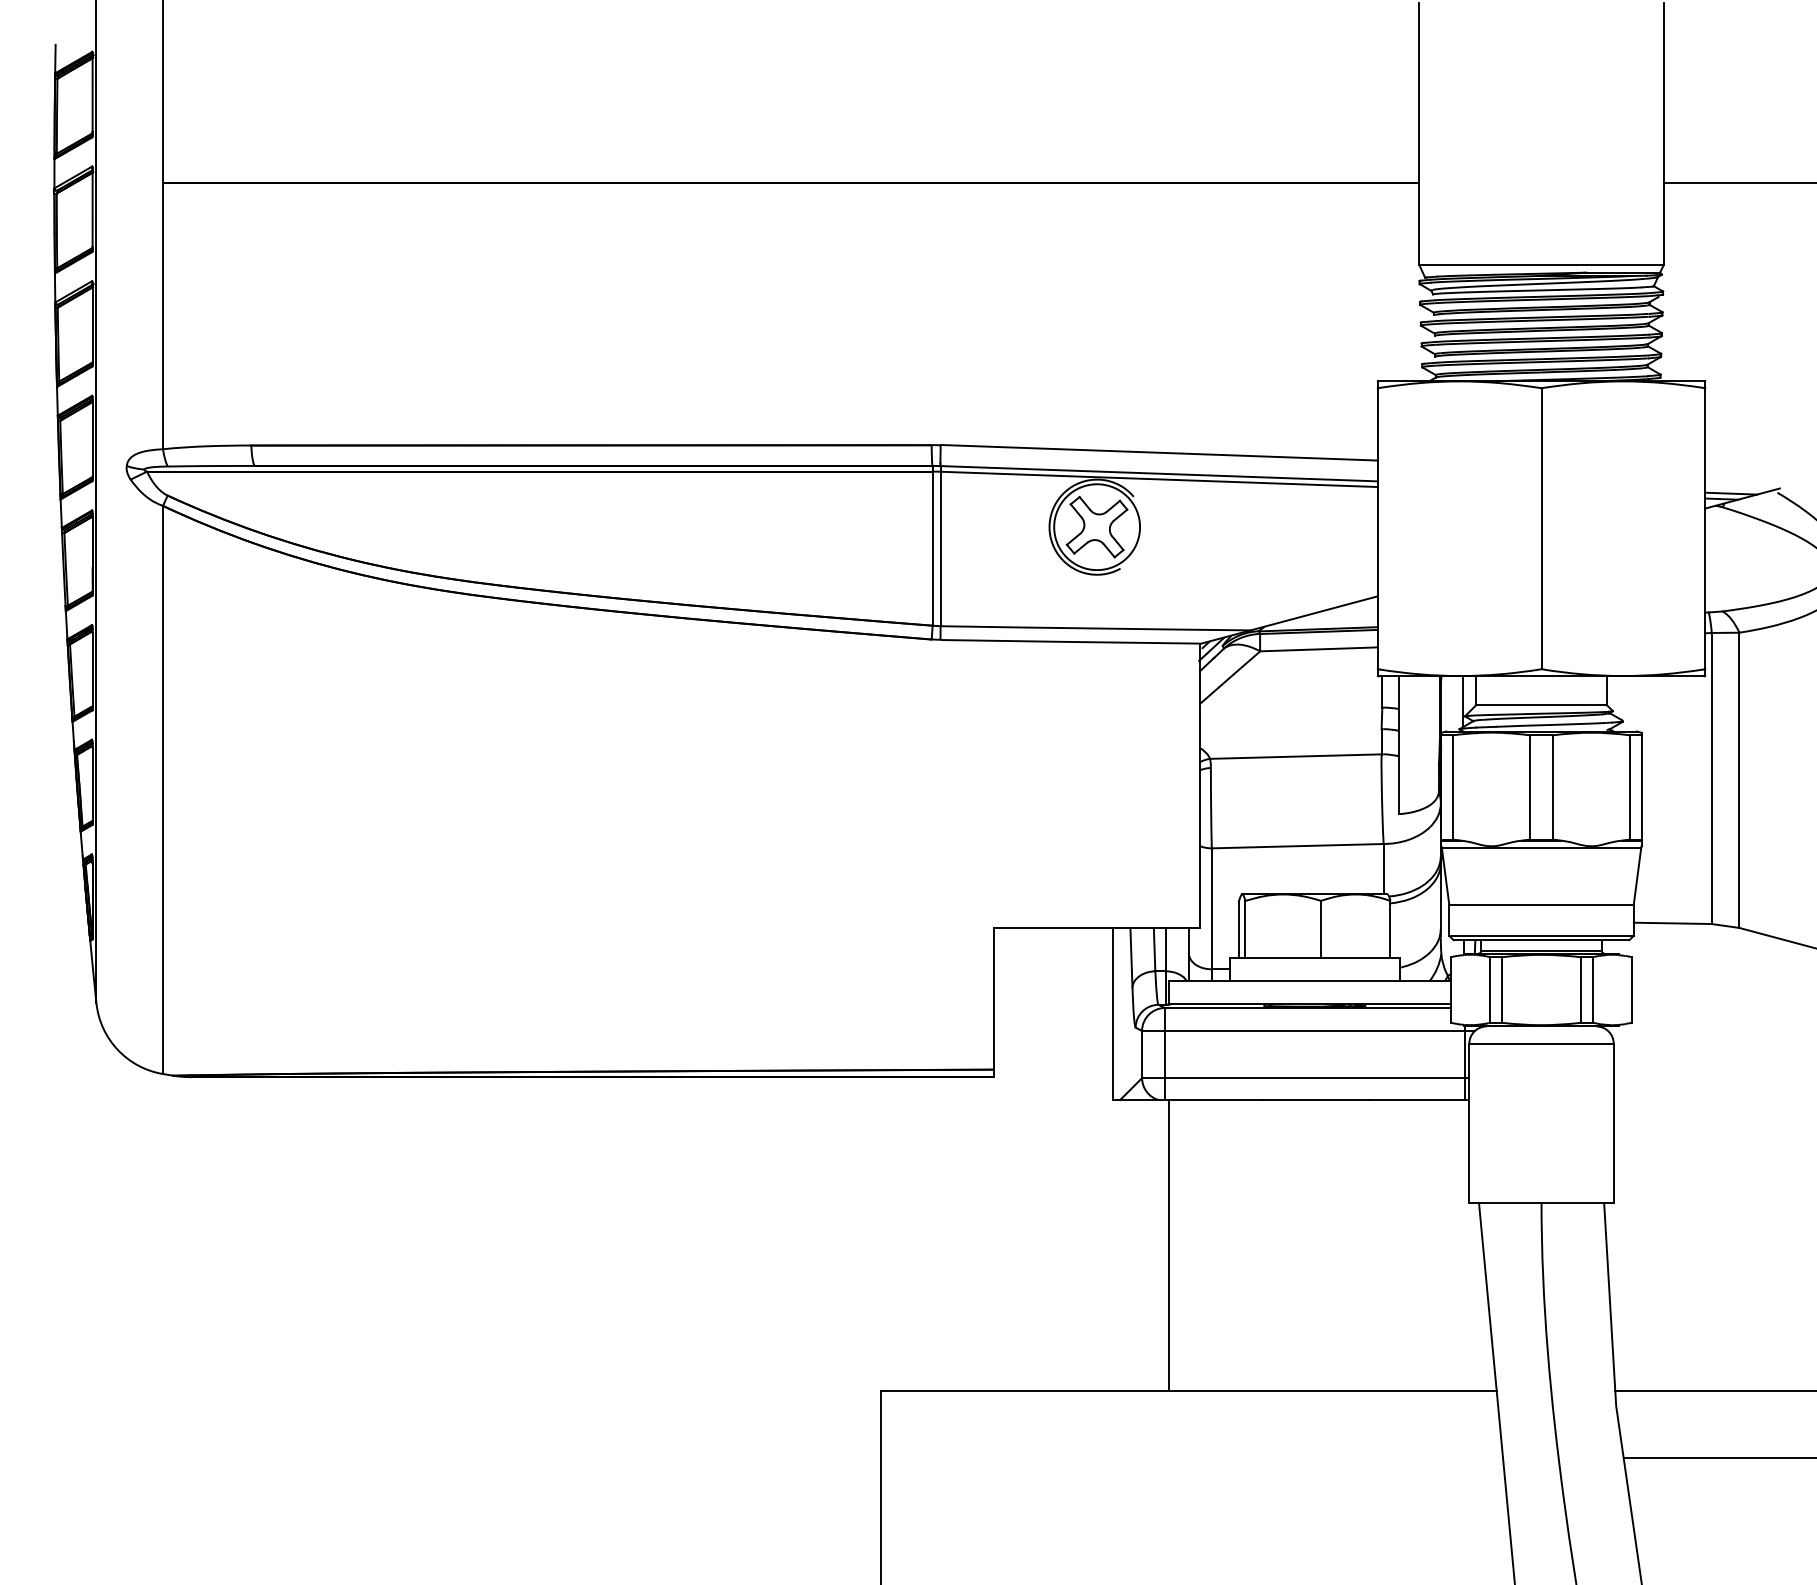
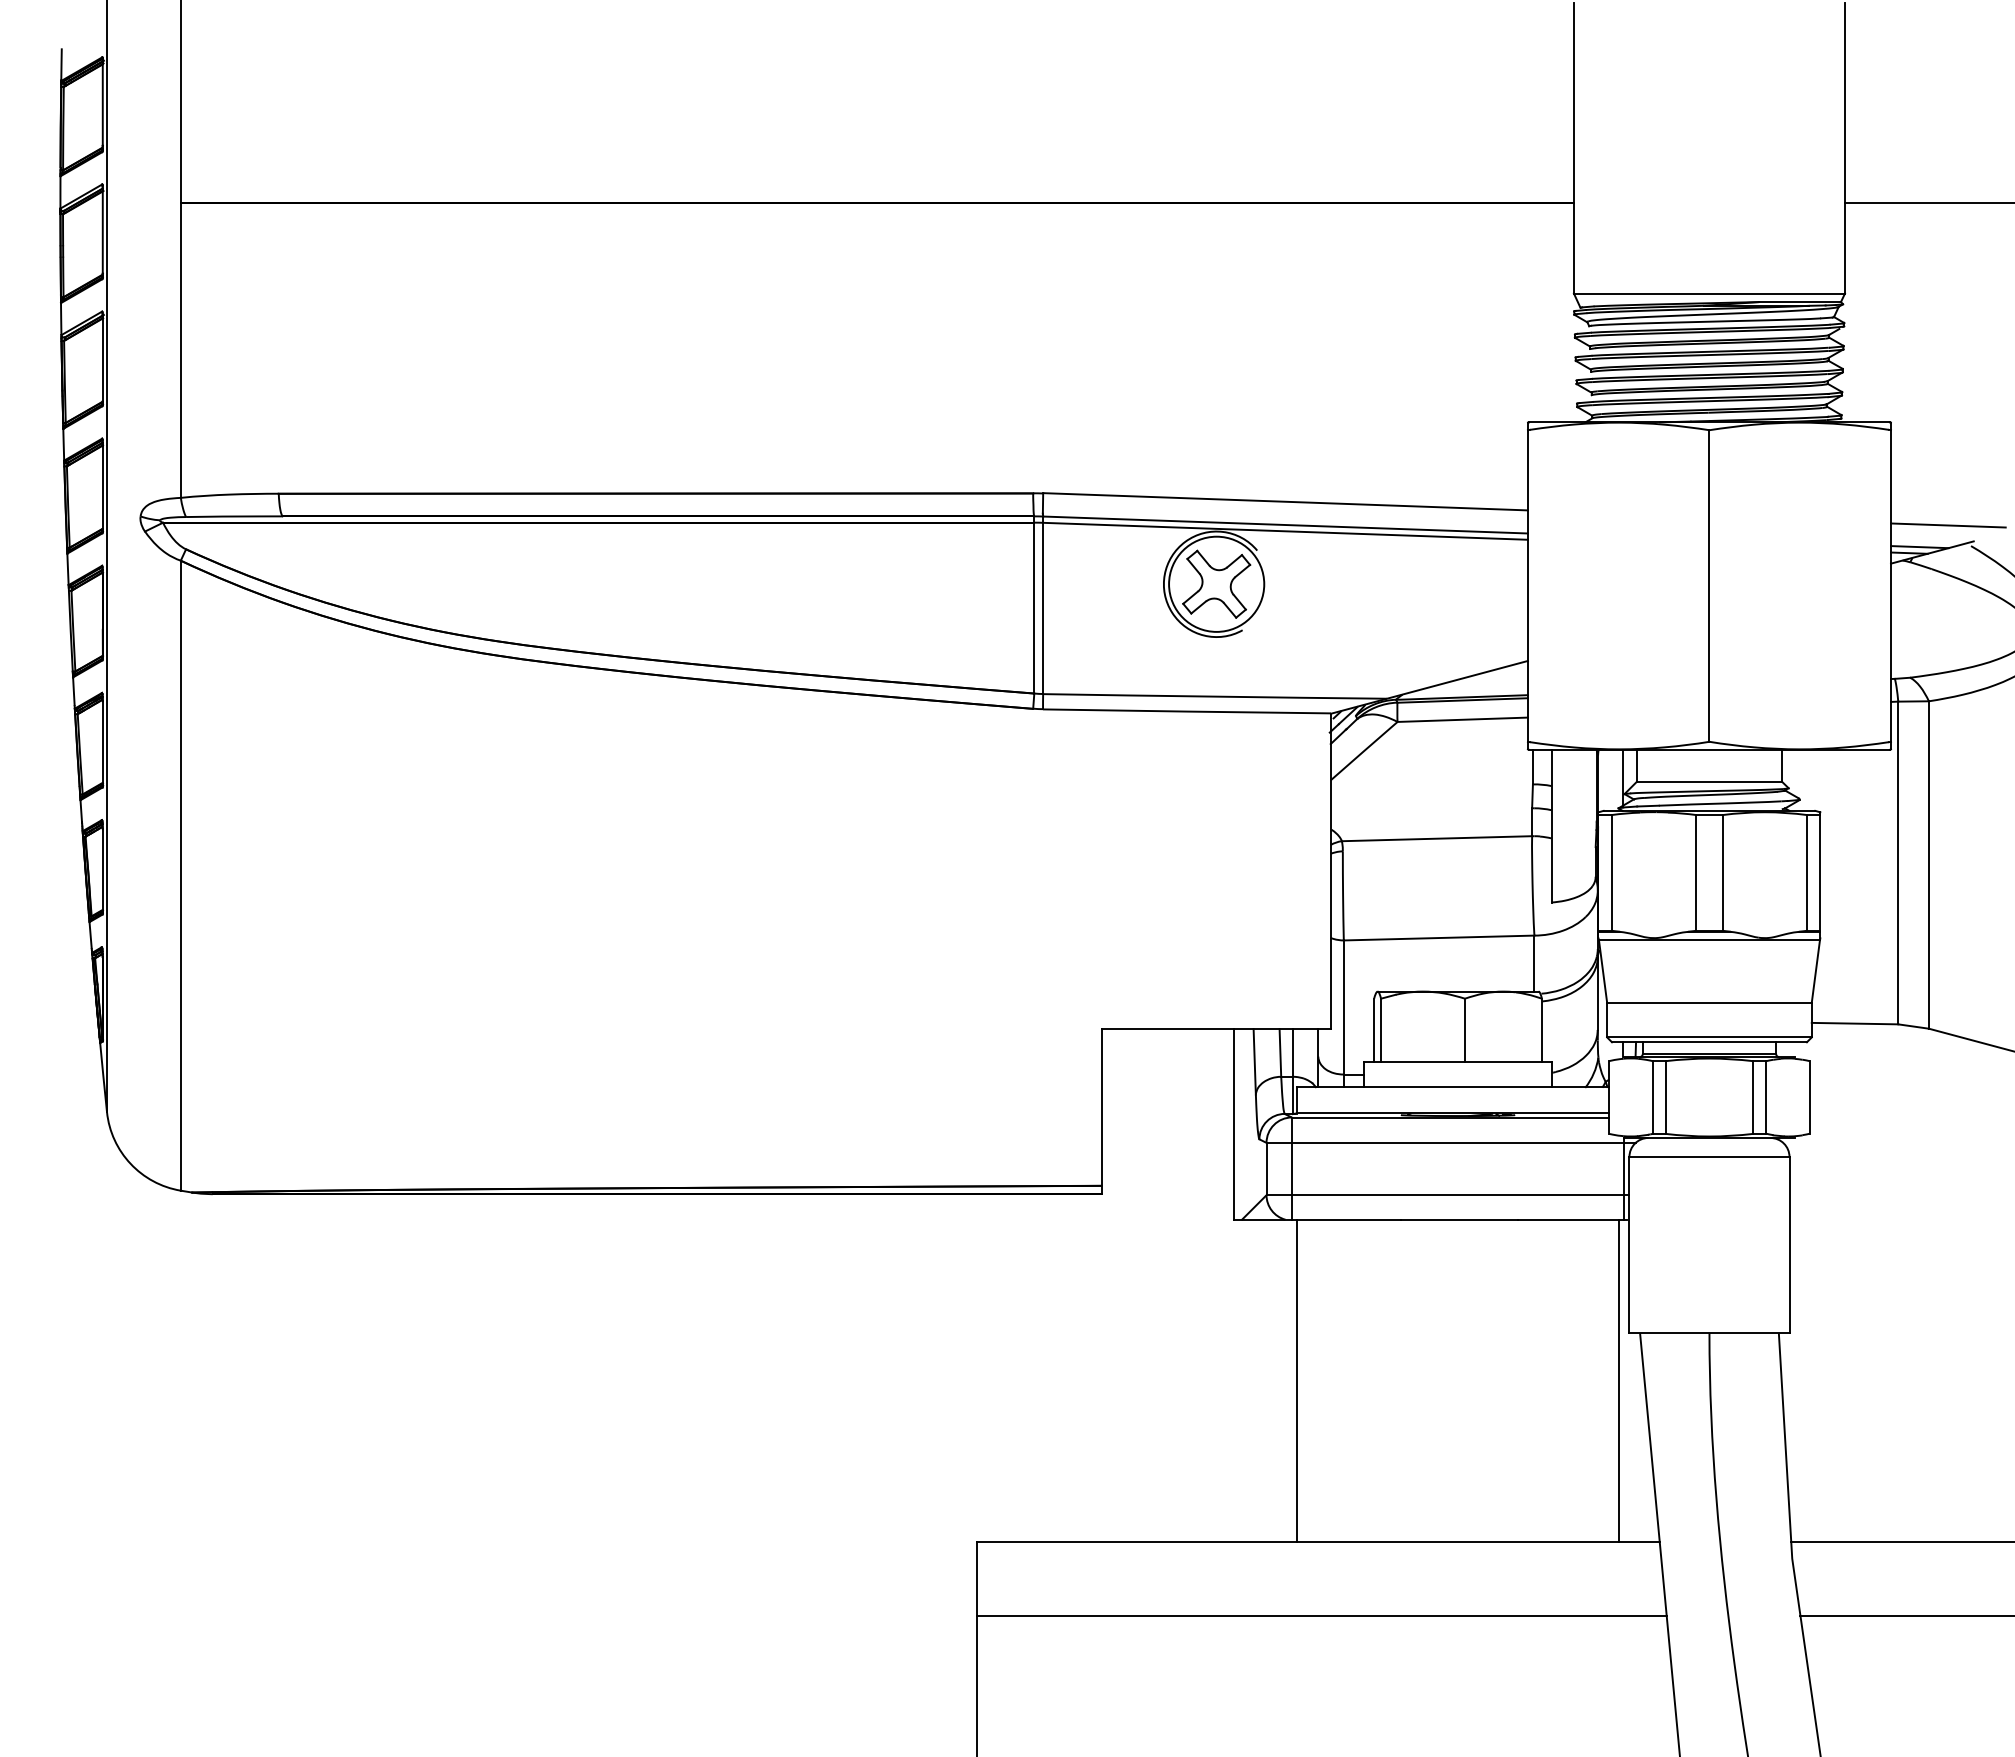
line: (1757, 474) -> (1948, 525), added
line: (1460, 1245) -> (1619, 1380), added
line: (1191, 1458) -> (1321, 1616), added

